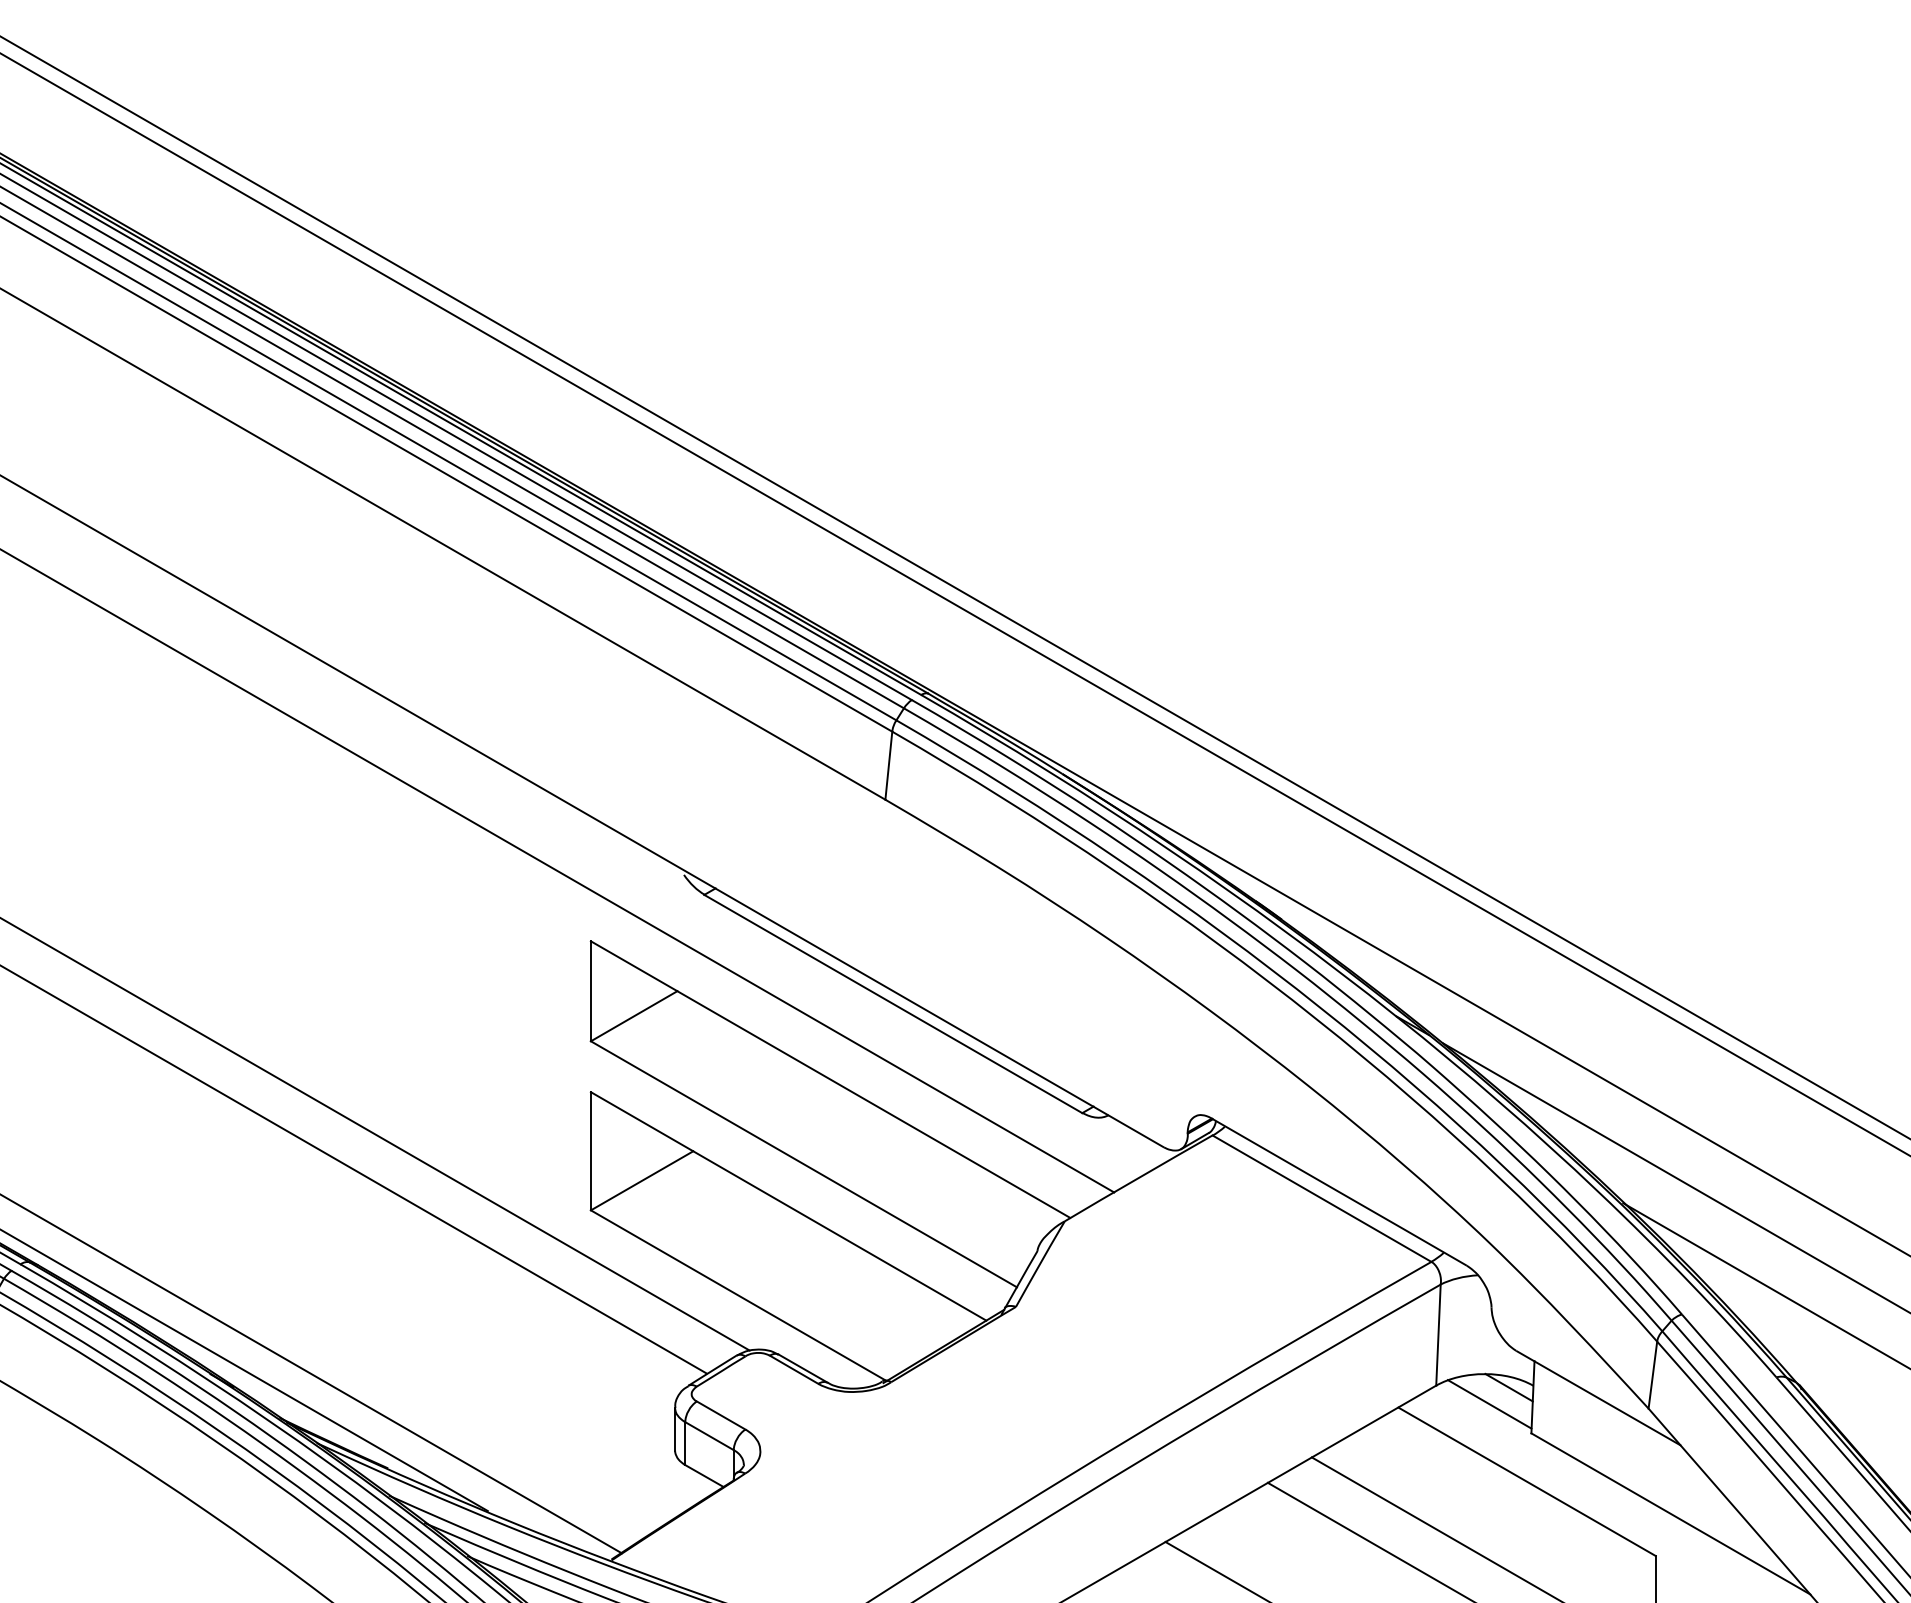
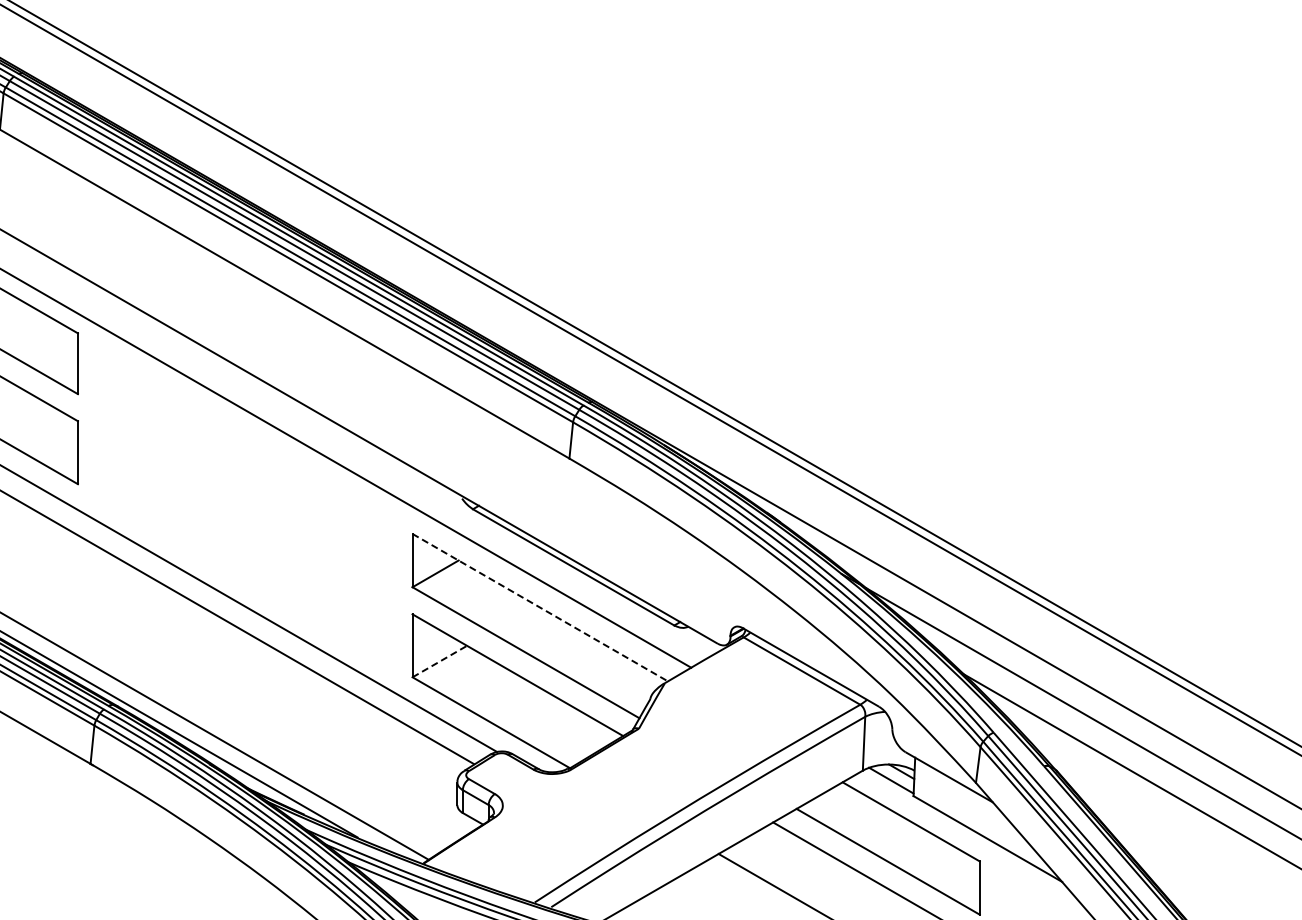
line: (831, 1079) -> (540, 607), solid -> dashed
line: (643, 1180) -> (440, 661), solid -> dashed

